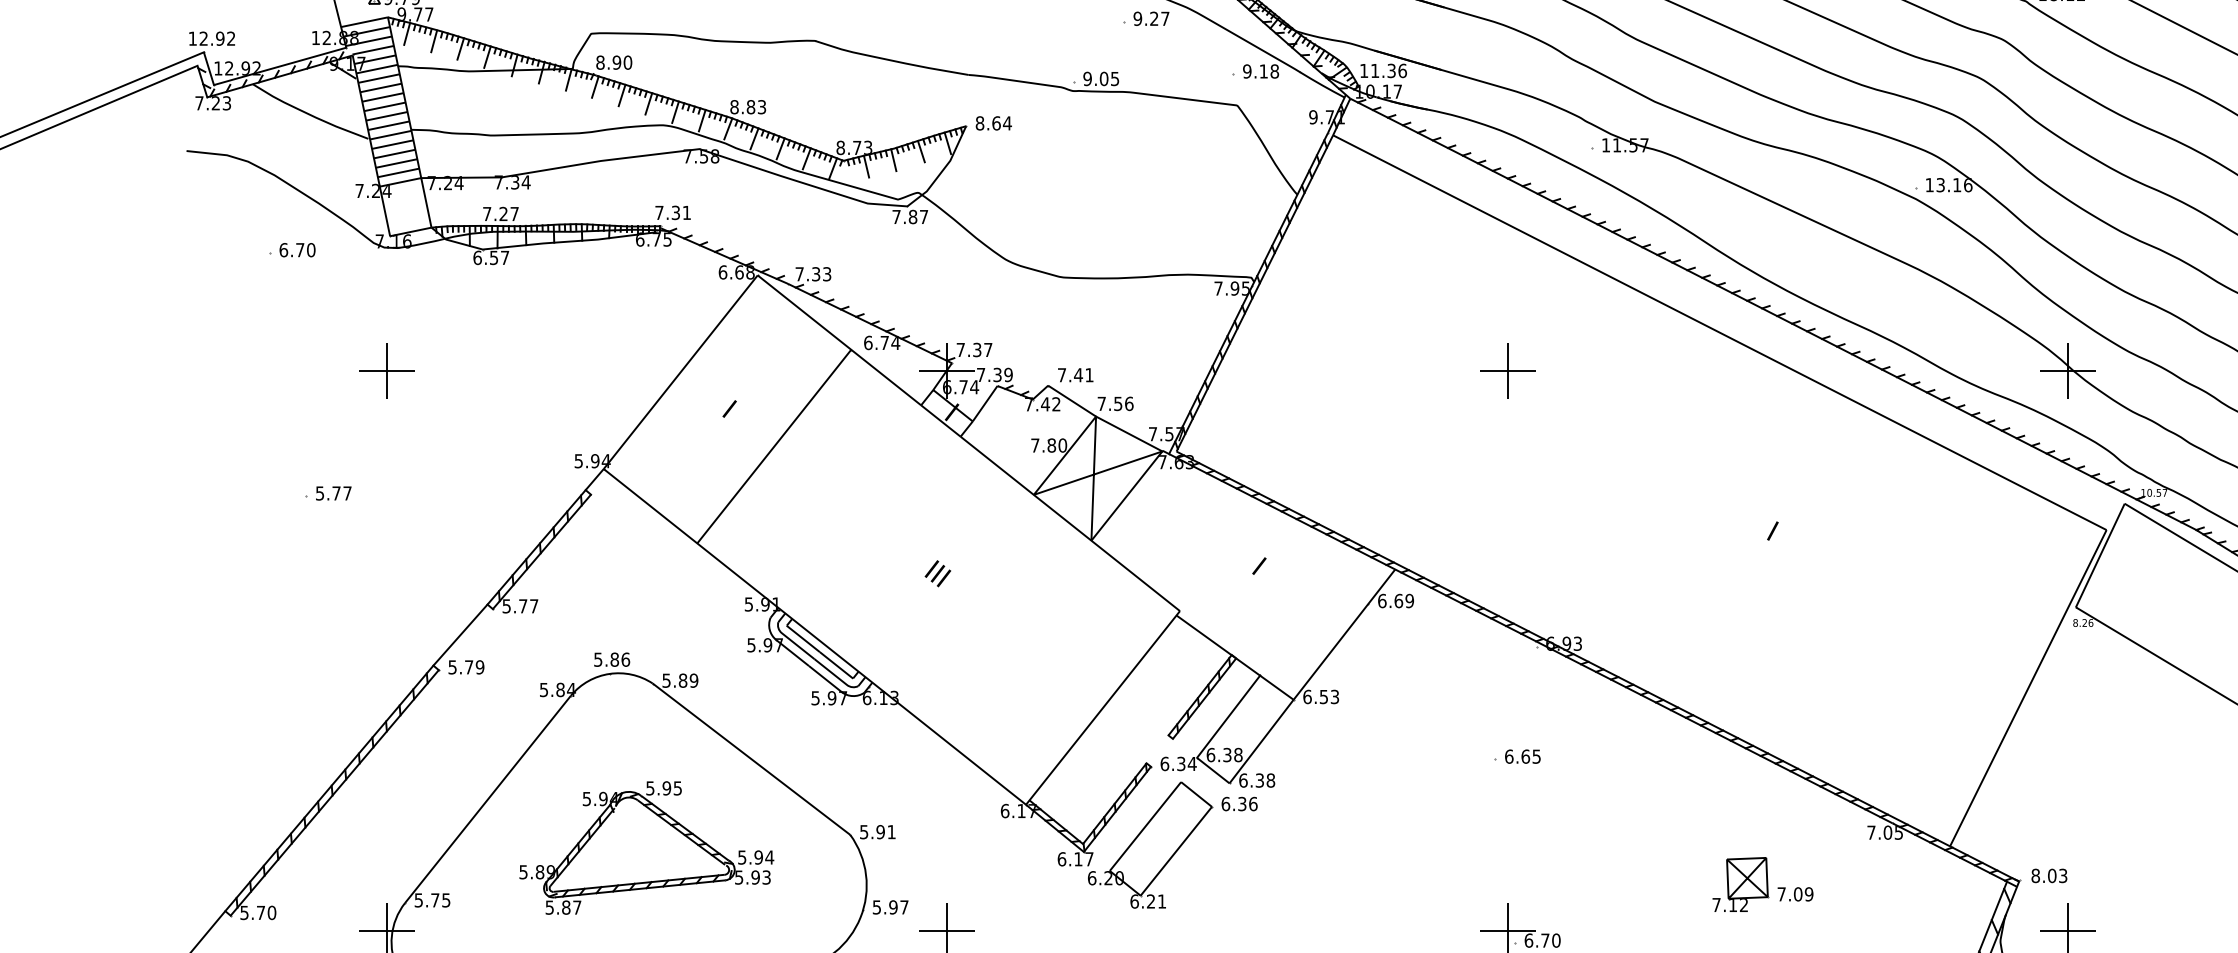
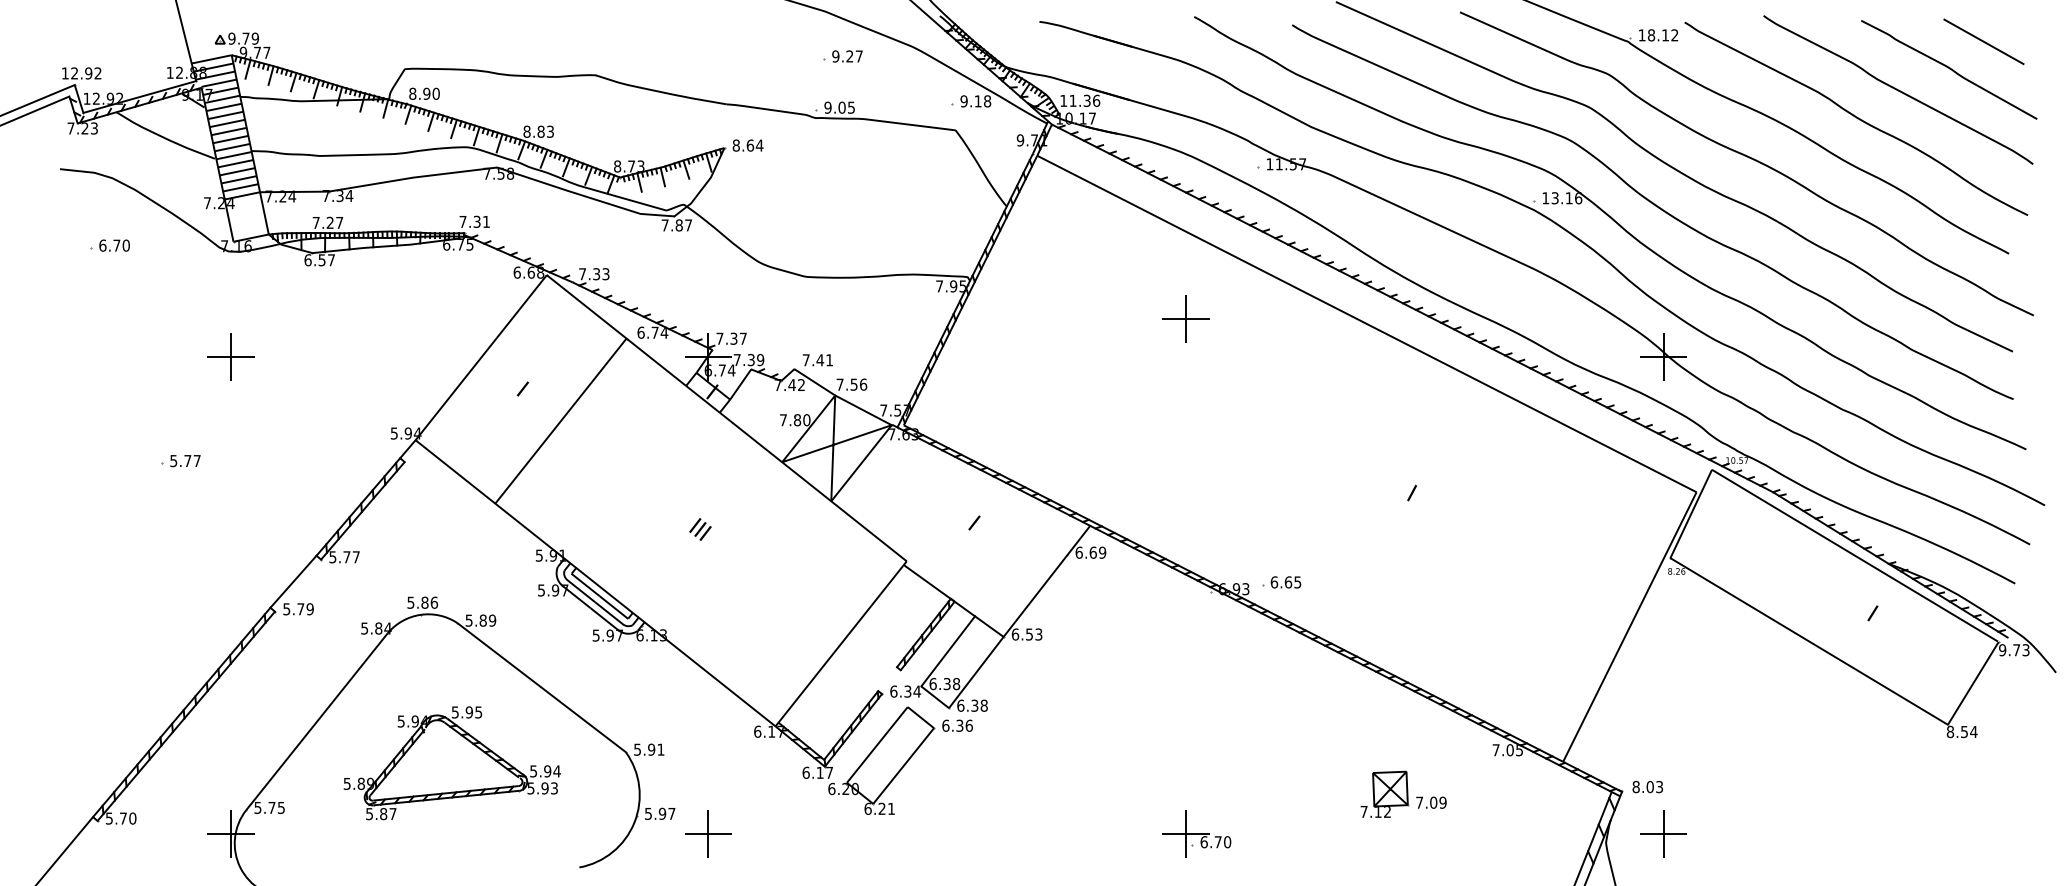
part: (1145, 18) -> (842, 56), moved
part: (291, 249) -> (109, 245), moved
part: (1507, 370) -> (1185, 318), moved
part: (1517, 756) -> (1281, 582), moved

